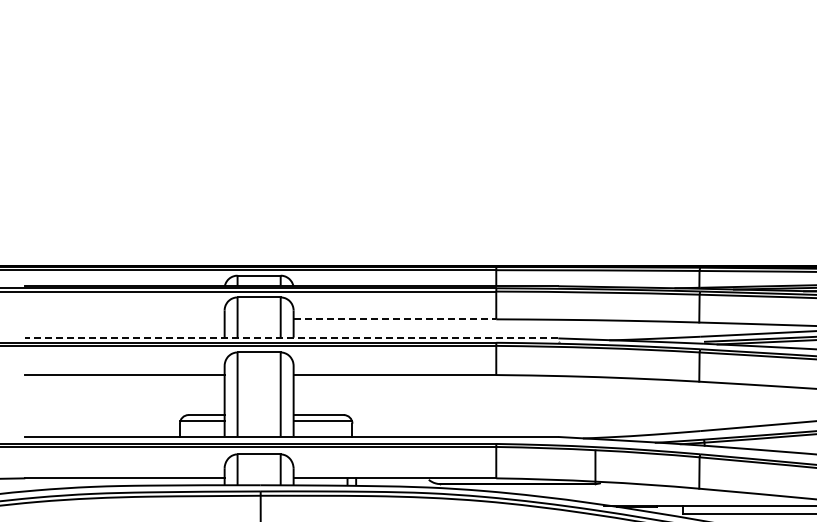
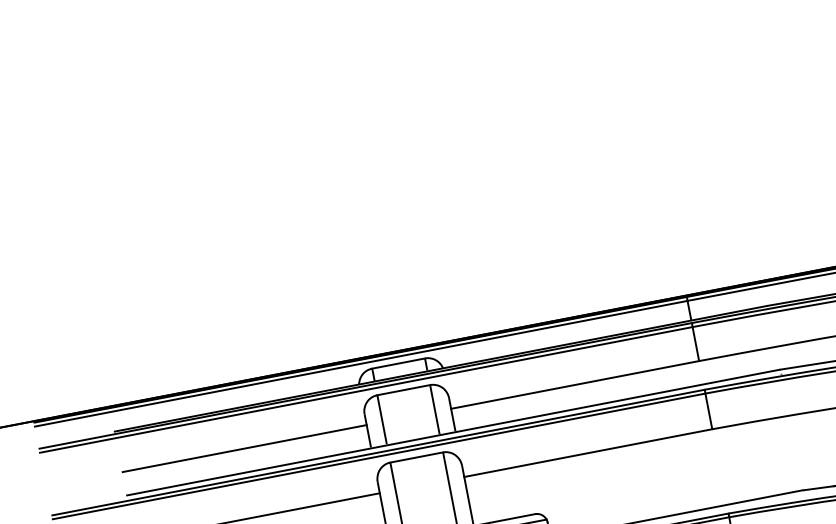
line: (124, 319) -> (244, 448), added
line: (395, 319) -> (575, 385), dashed -> solid
line: (291, 338) -> (453, 432), dashed -> solid

